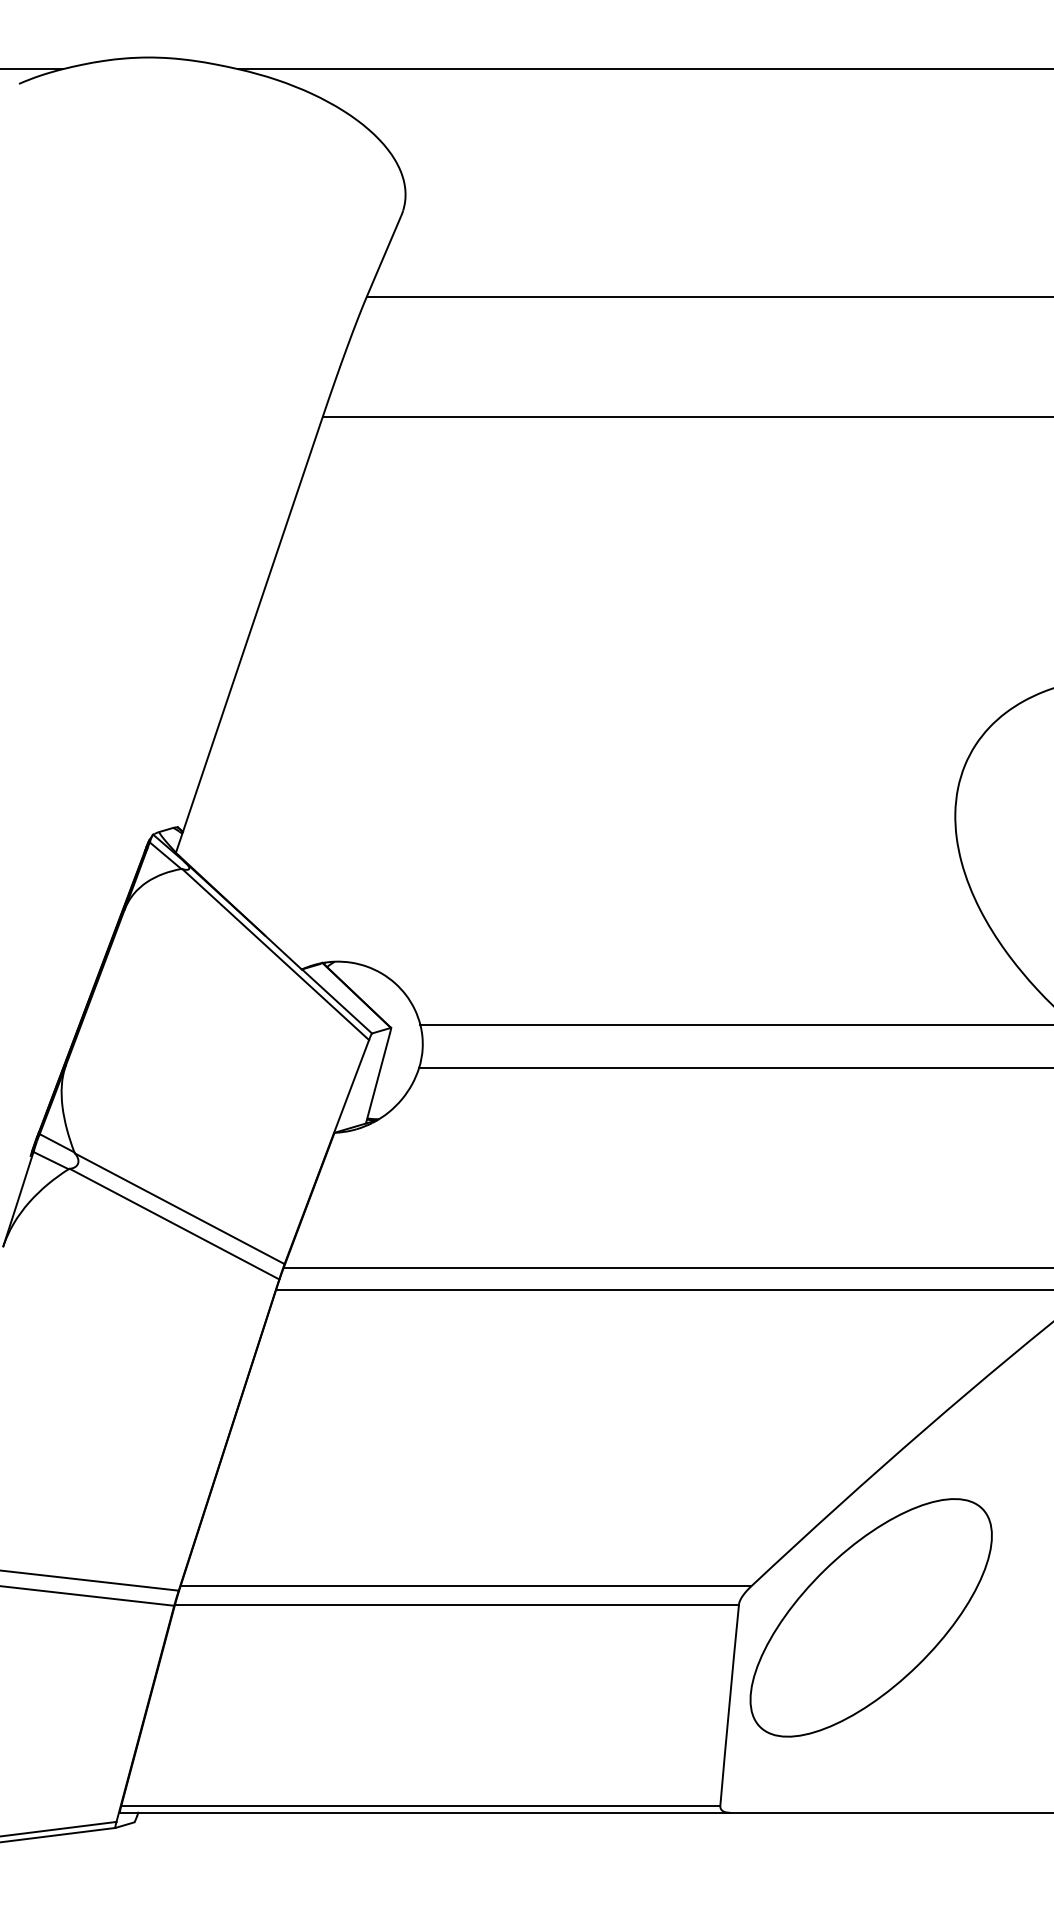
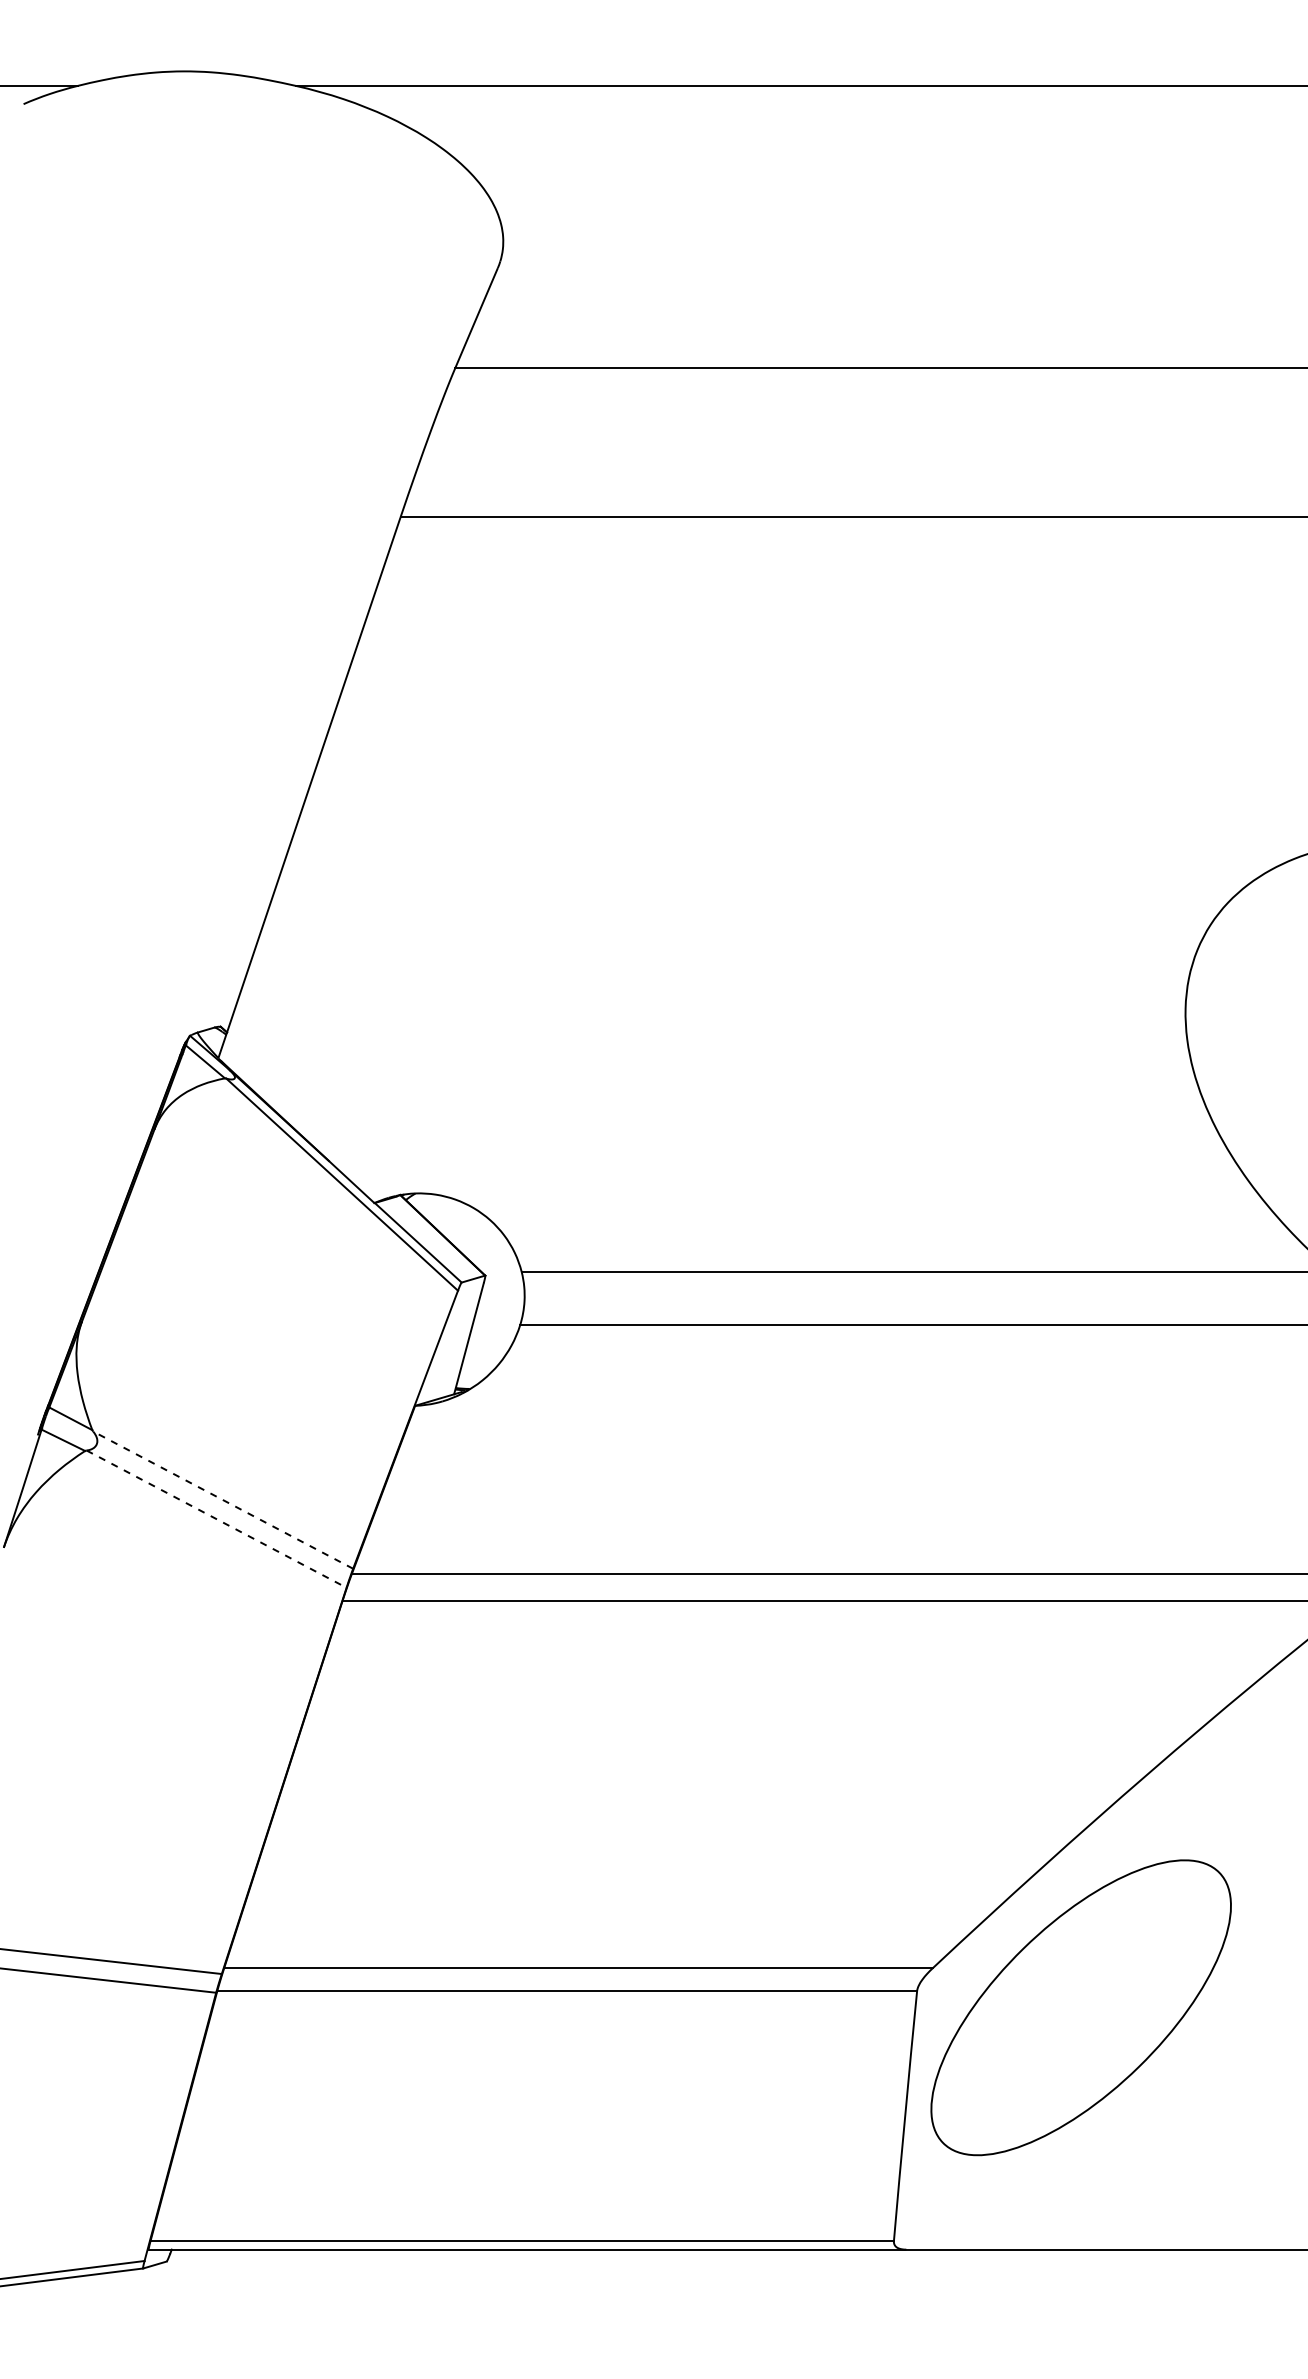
line: (180, 1209) -> (223, 1500), solid -> dashed
line: (174, 1224) -> (216, 1519), solid -> dashed

